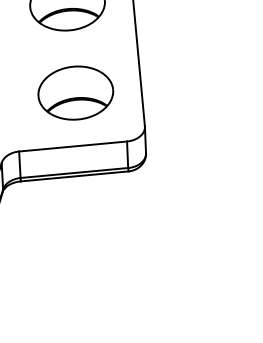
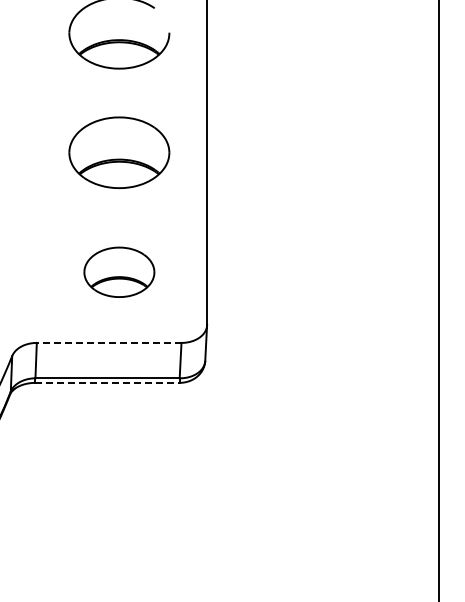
part: (75, 93) -> (119, 272), size x0.7
line: (72, 146) -> (108, 342), solid -> dashed
line: (75, 176) -> (108, 382), solid -> dashed

